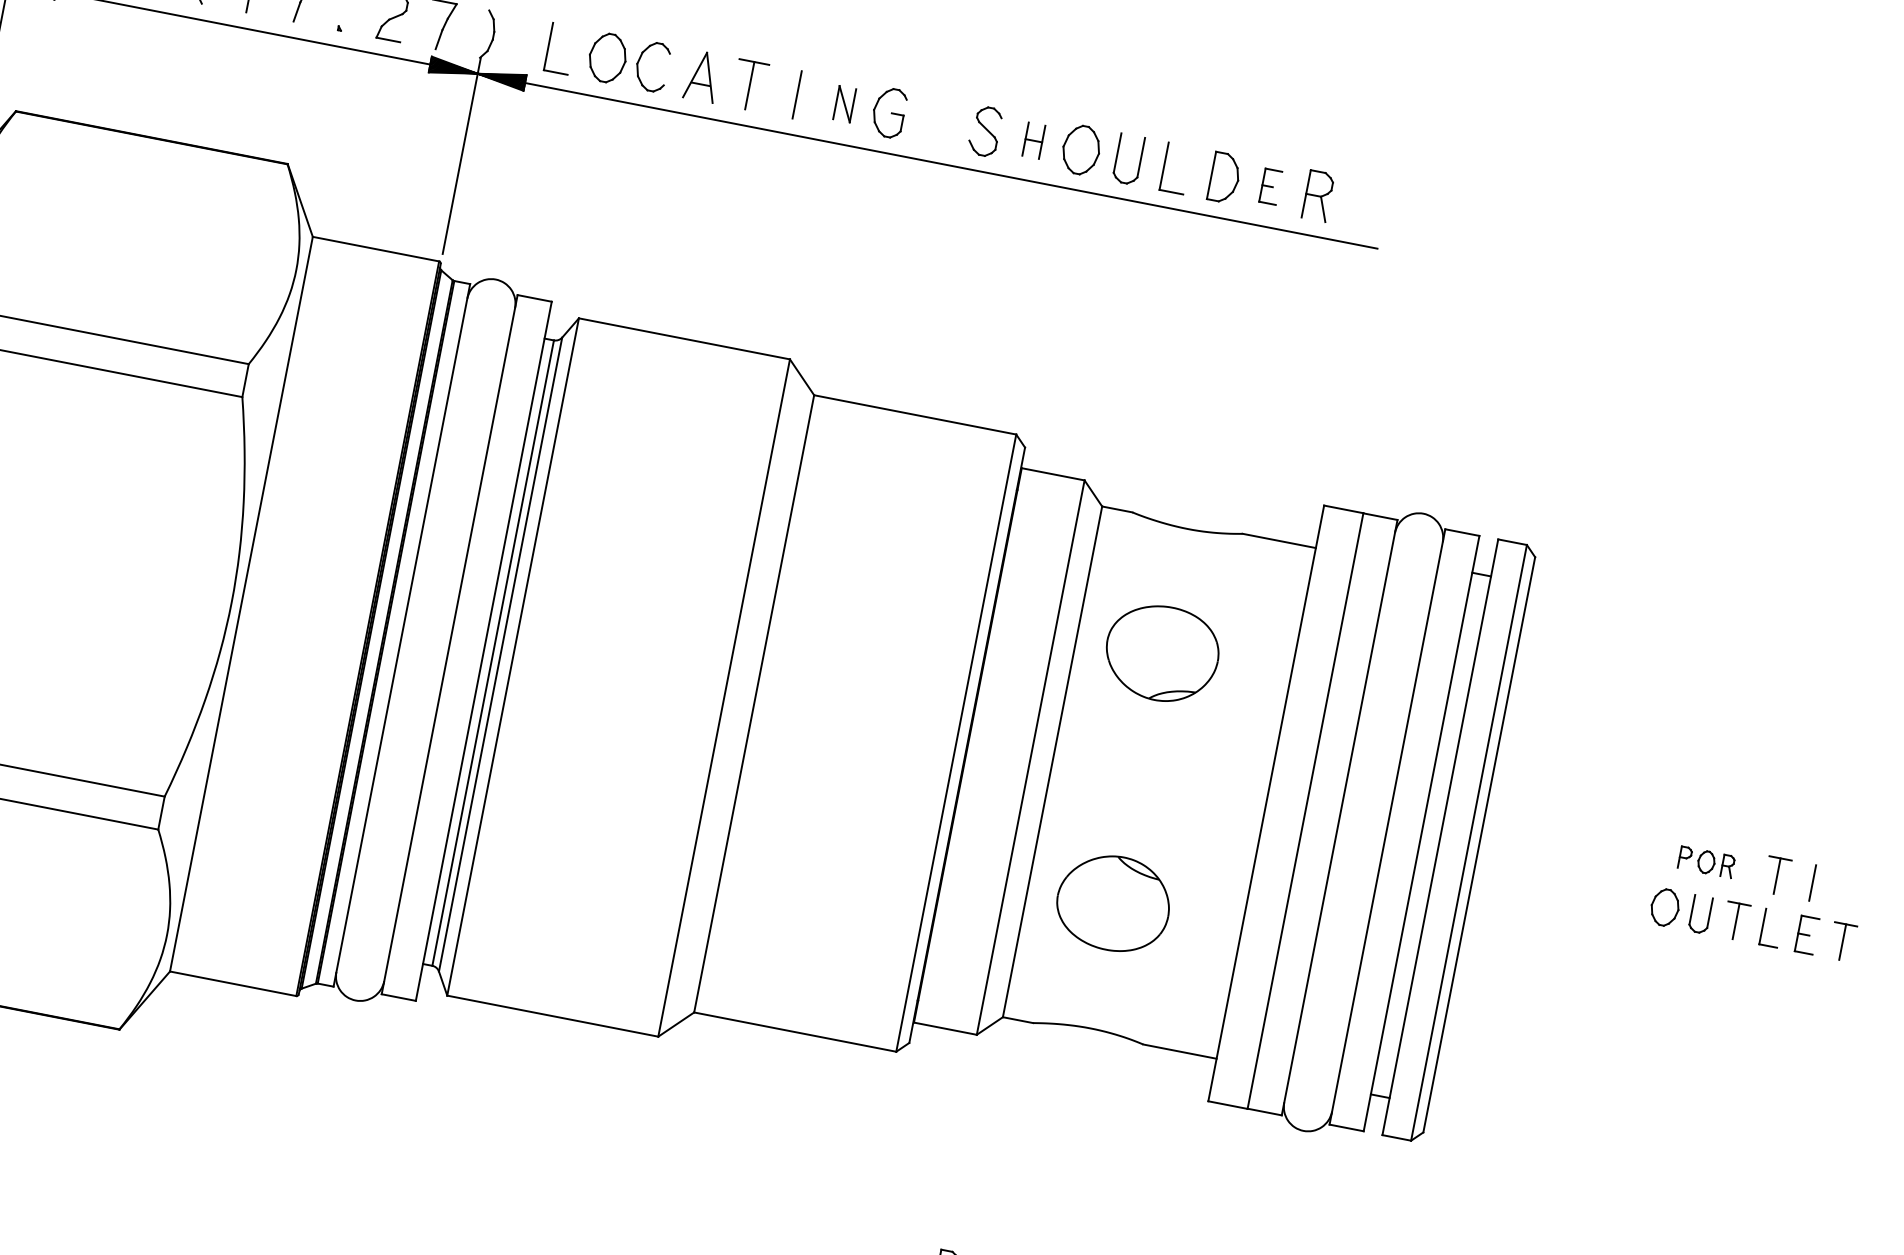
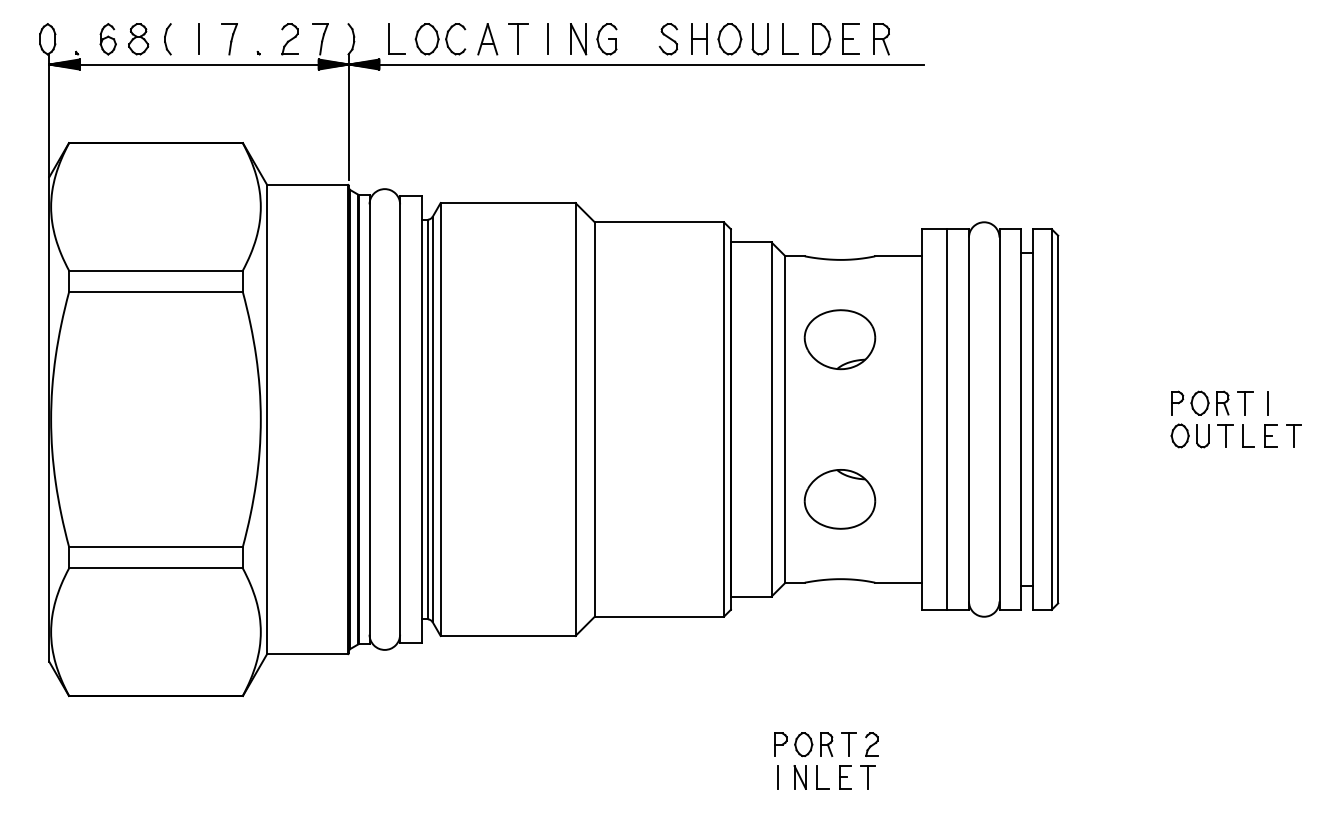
part: (844, 104) -> (578, 39), size x1.43
part: (1033, 139) -> (699, 38), size x1.43
part: (1270, 185) -> (850, 38), size x1.43
part: (1707, 861) -> (1200, 402), size x1.67

